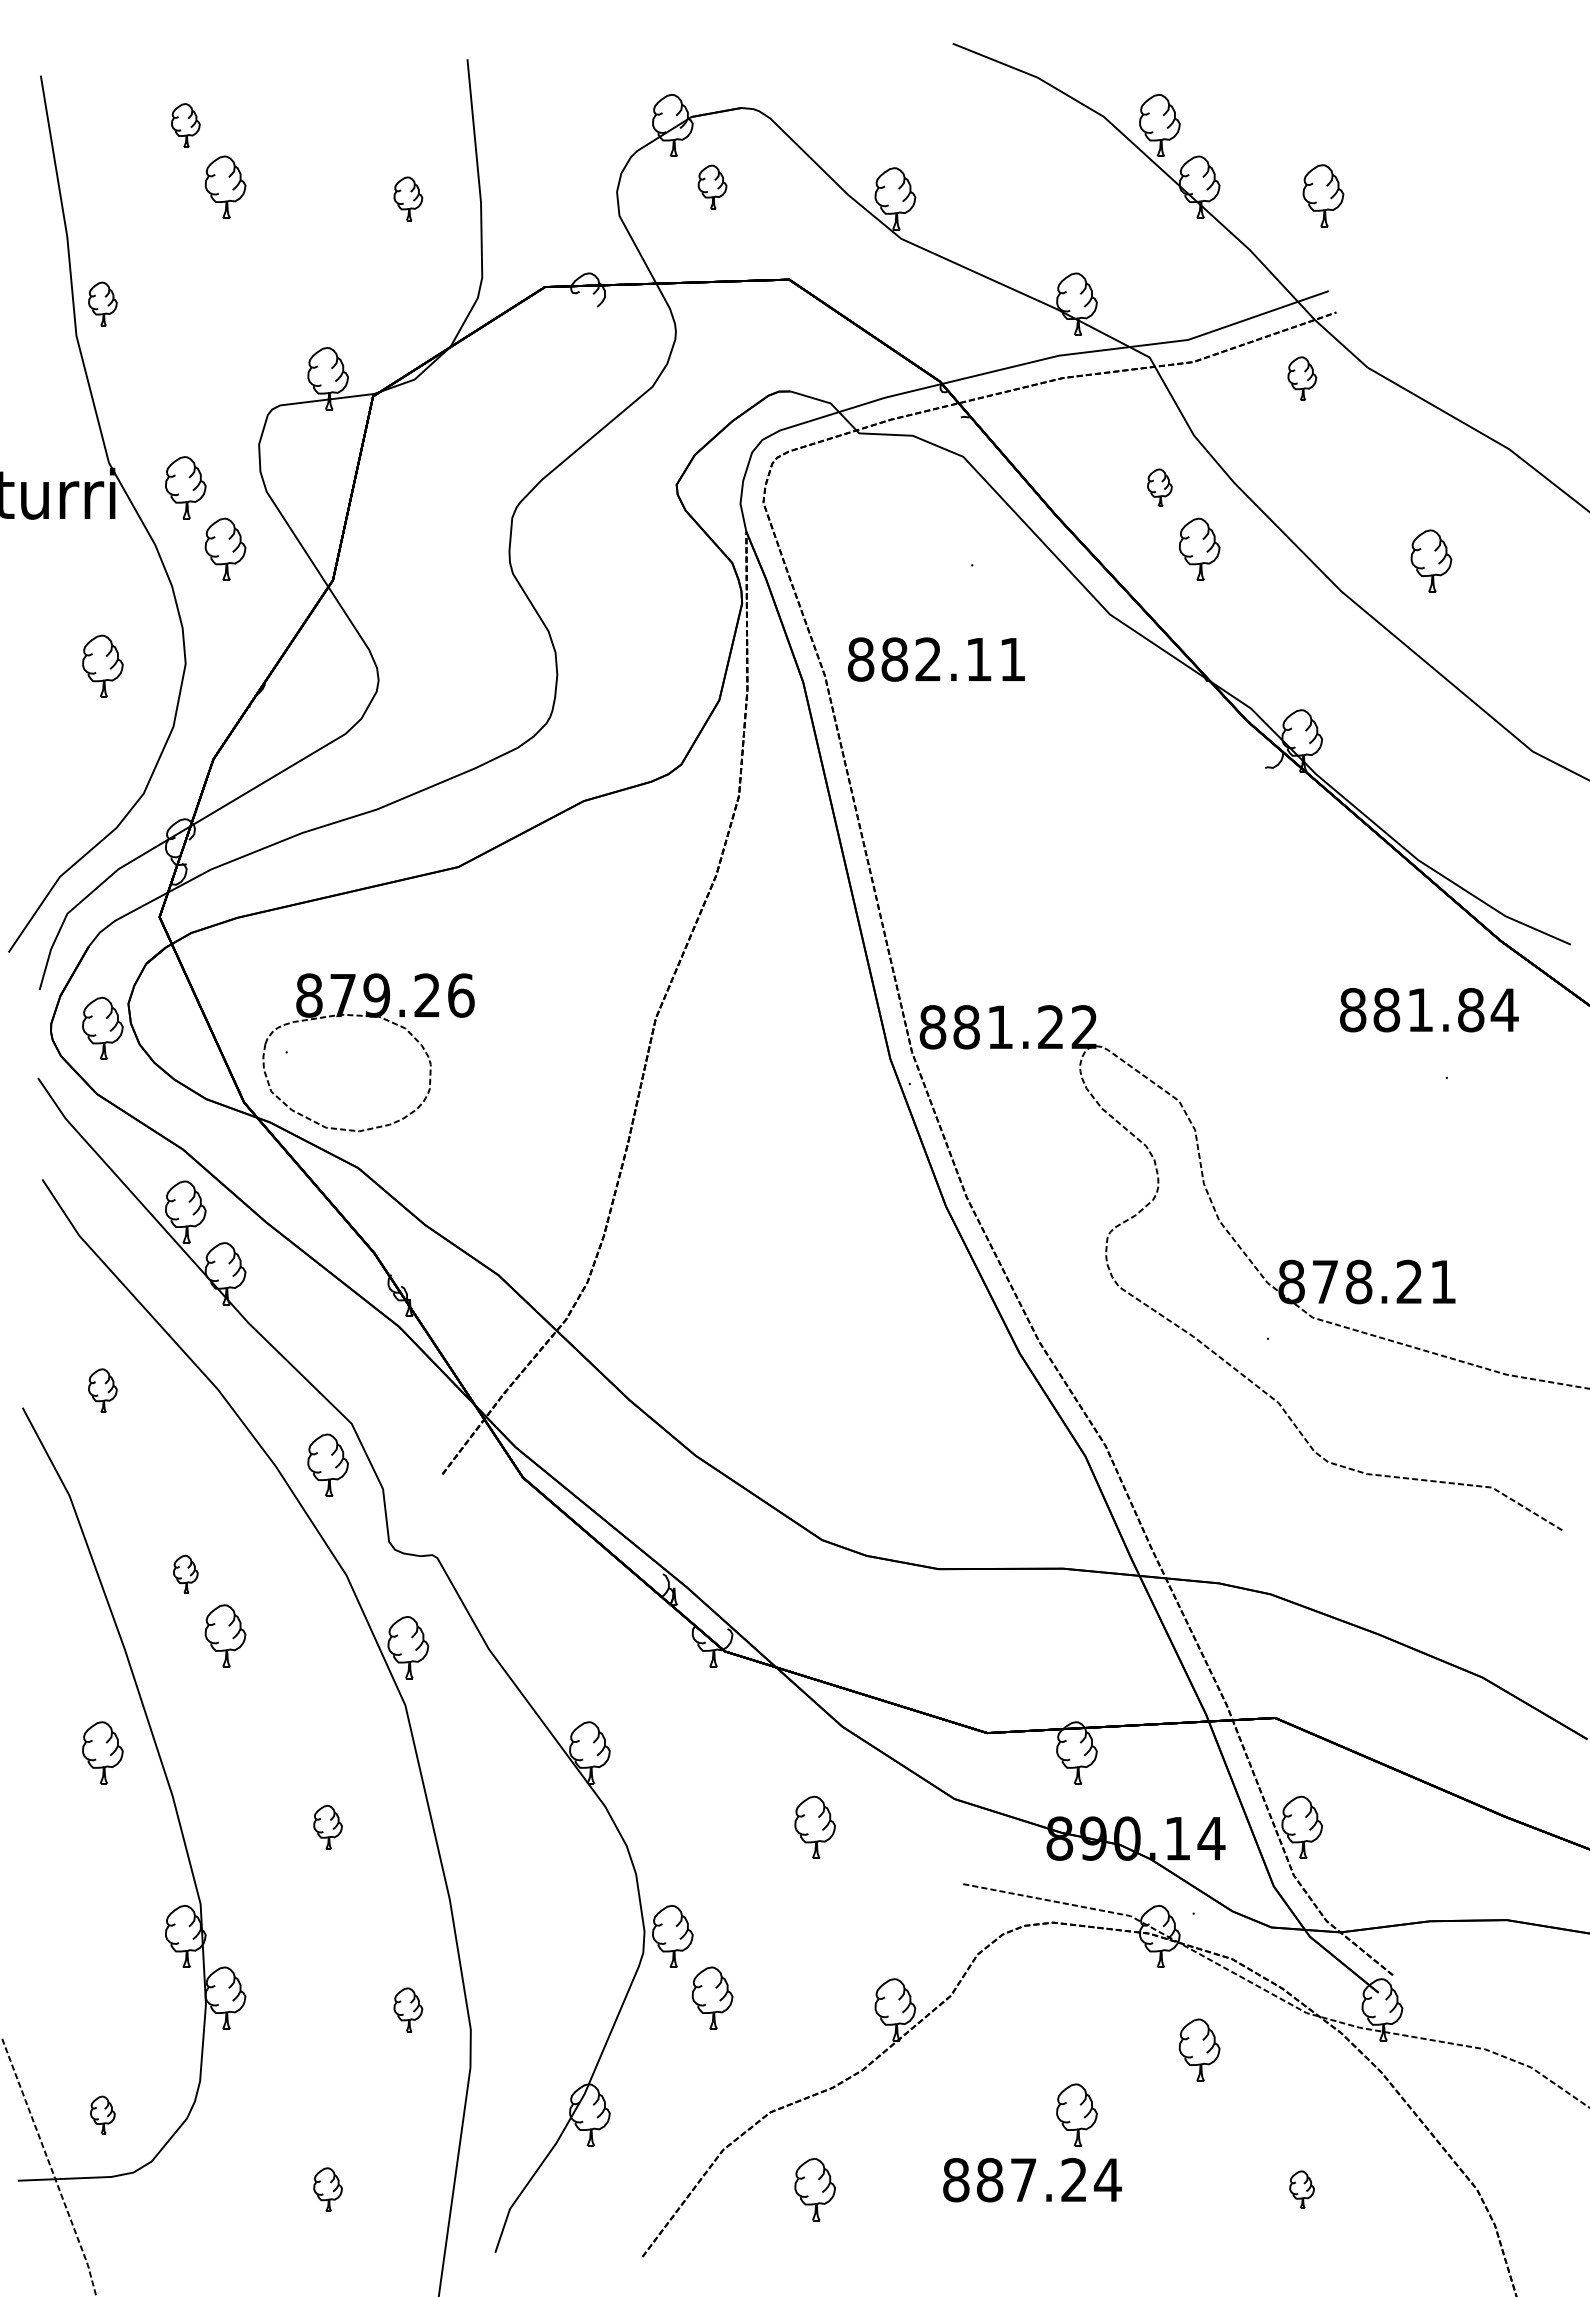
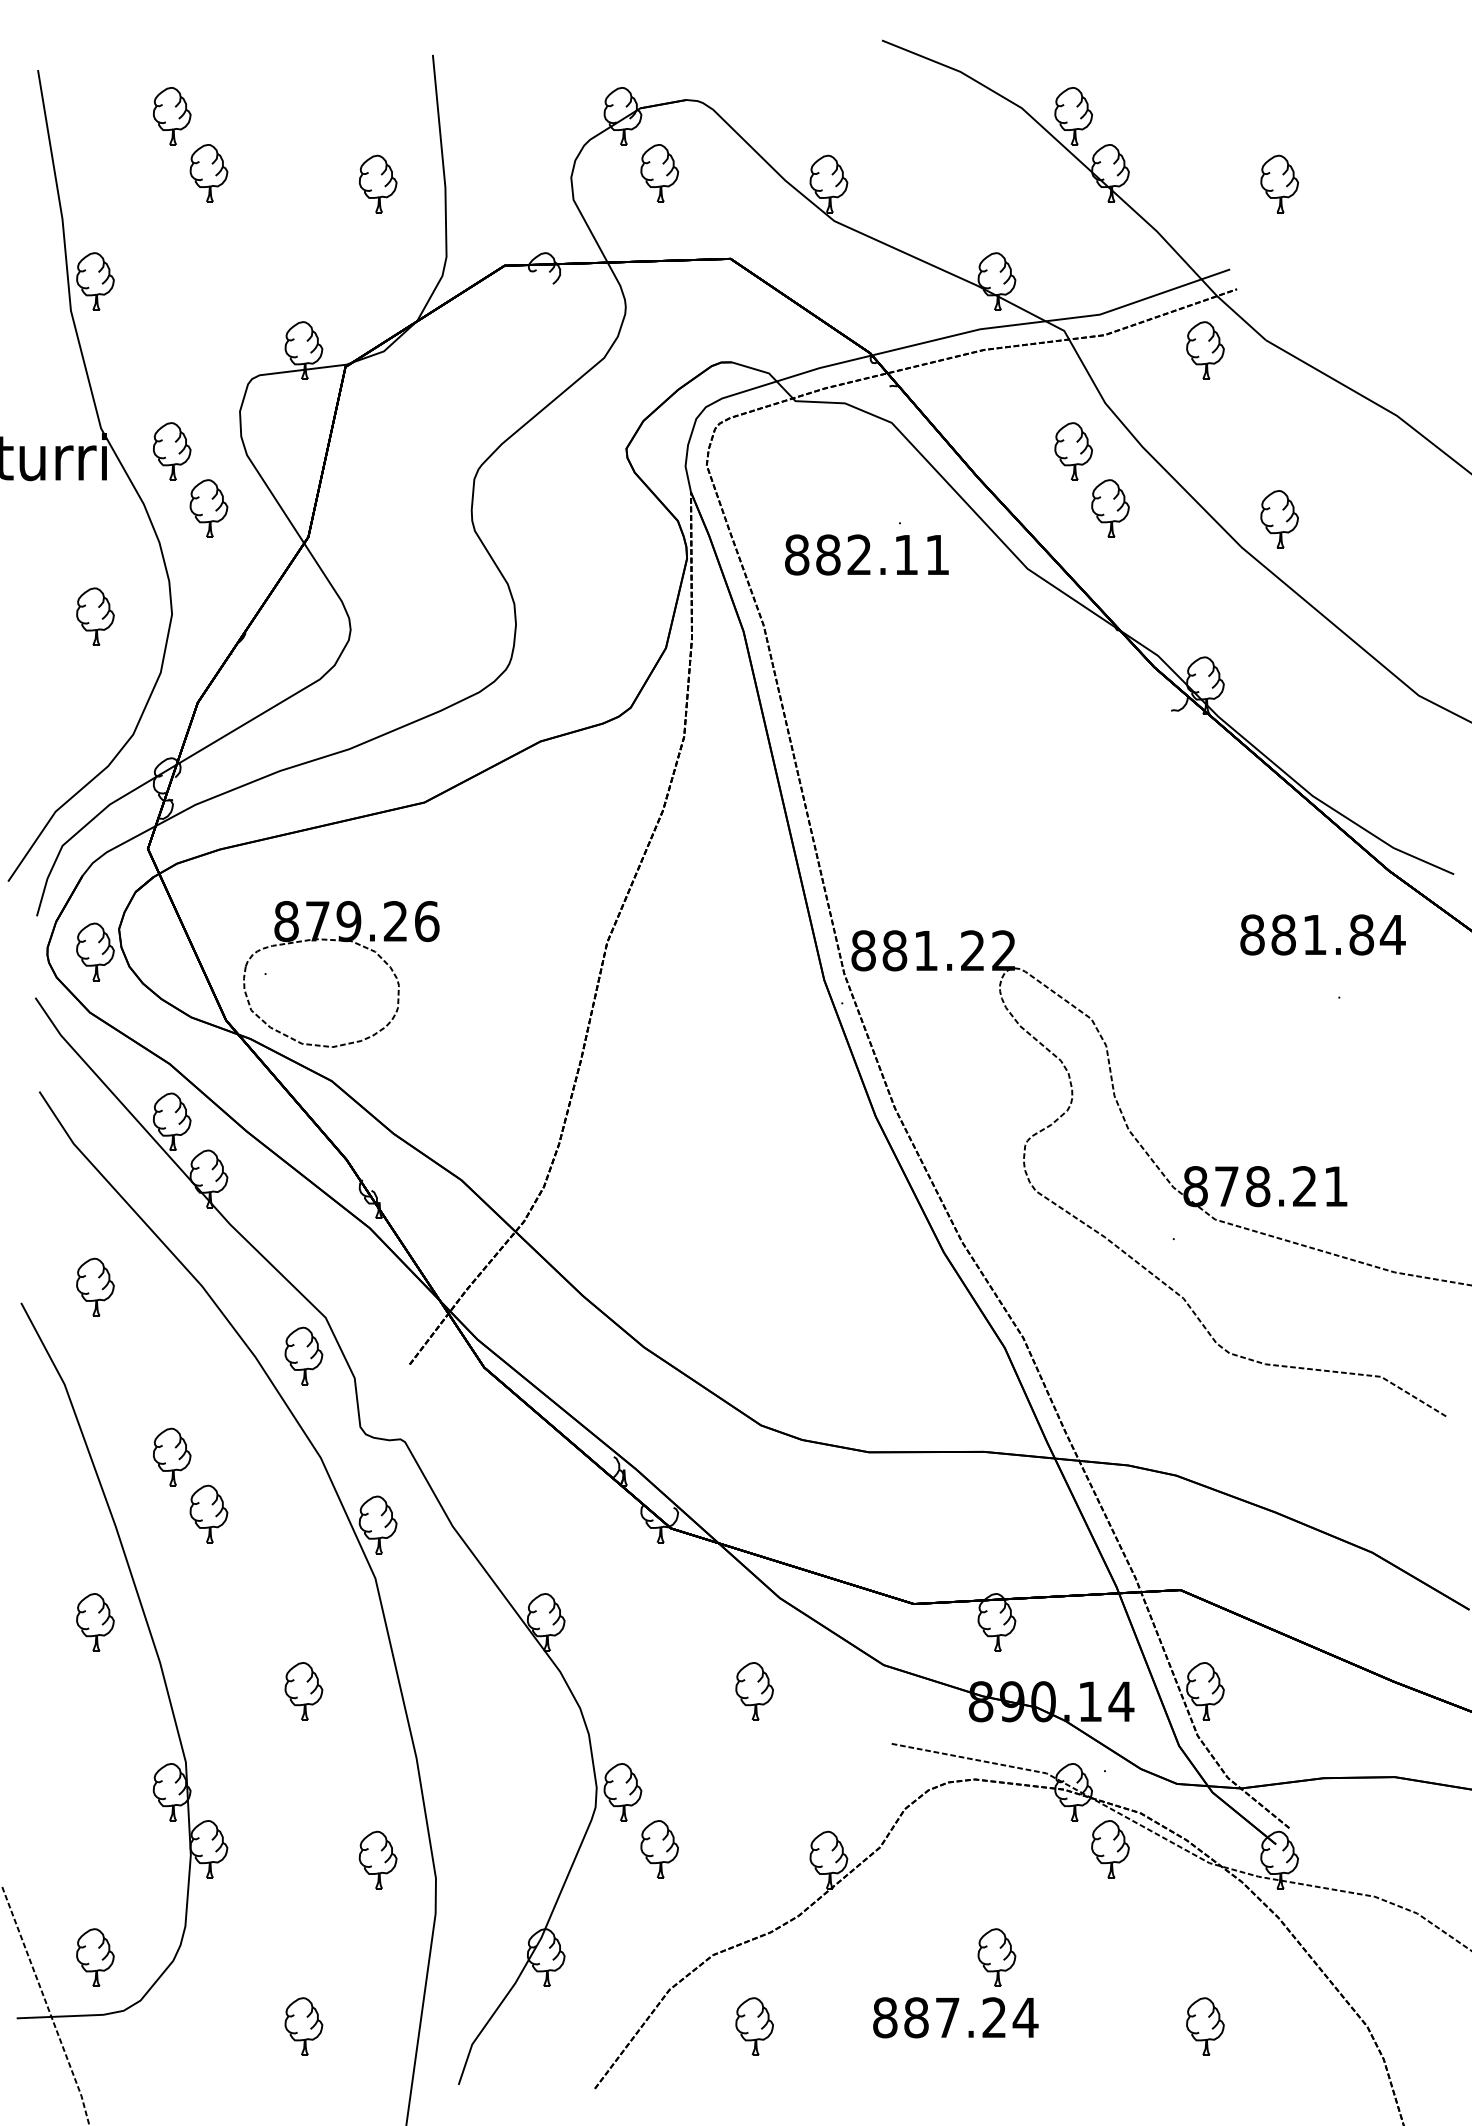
part: (185, 125) -> (171, 116), size x1.43
part: (712, 186) -> (659, 172), size x1.43
part: (1323, 195) -> (1279, 183), moved
part: (408, 198) -> (378, 183), size x1.43
part: (102, 303) -> (95, 280), size x1.43
part: (1302, 378) -> (1205, 350), size x1.43
part: (1159, 487) -> (1073, 451), size x1.67
part: (1431, 560) -> (1279, 518), moved
text: (936, 659) -> (866, 554), moved
part: (102, 1390) -> (95, 1286), size x1.43
part: (185, 1573) -> (171, 1456), size x1.67
part: (327, 1826) -> (303, 1690), size x1.43
part: (408, 2009) -> (378, 1859), size x1.43
part: (1199, 2049) -> (1110, 1848), moved
part: (102, 2114) -> (95, 1957), size x1.67
part: (327, 2189) -> (303, 2026), size x1.43
part: (1301, 2189) -> (1204, 2026), size x1.67

